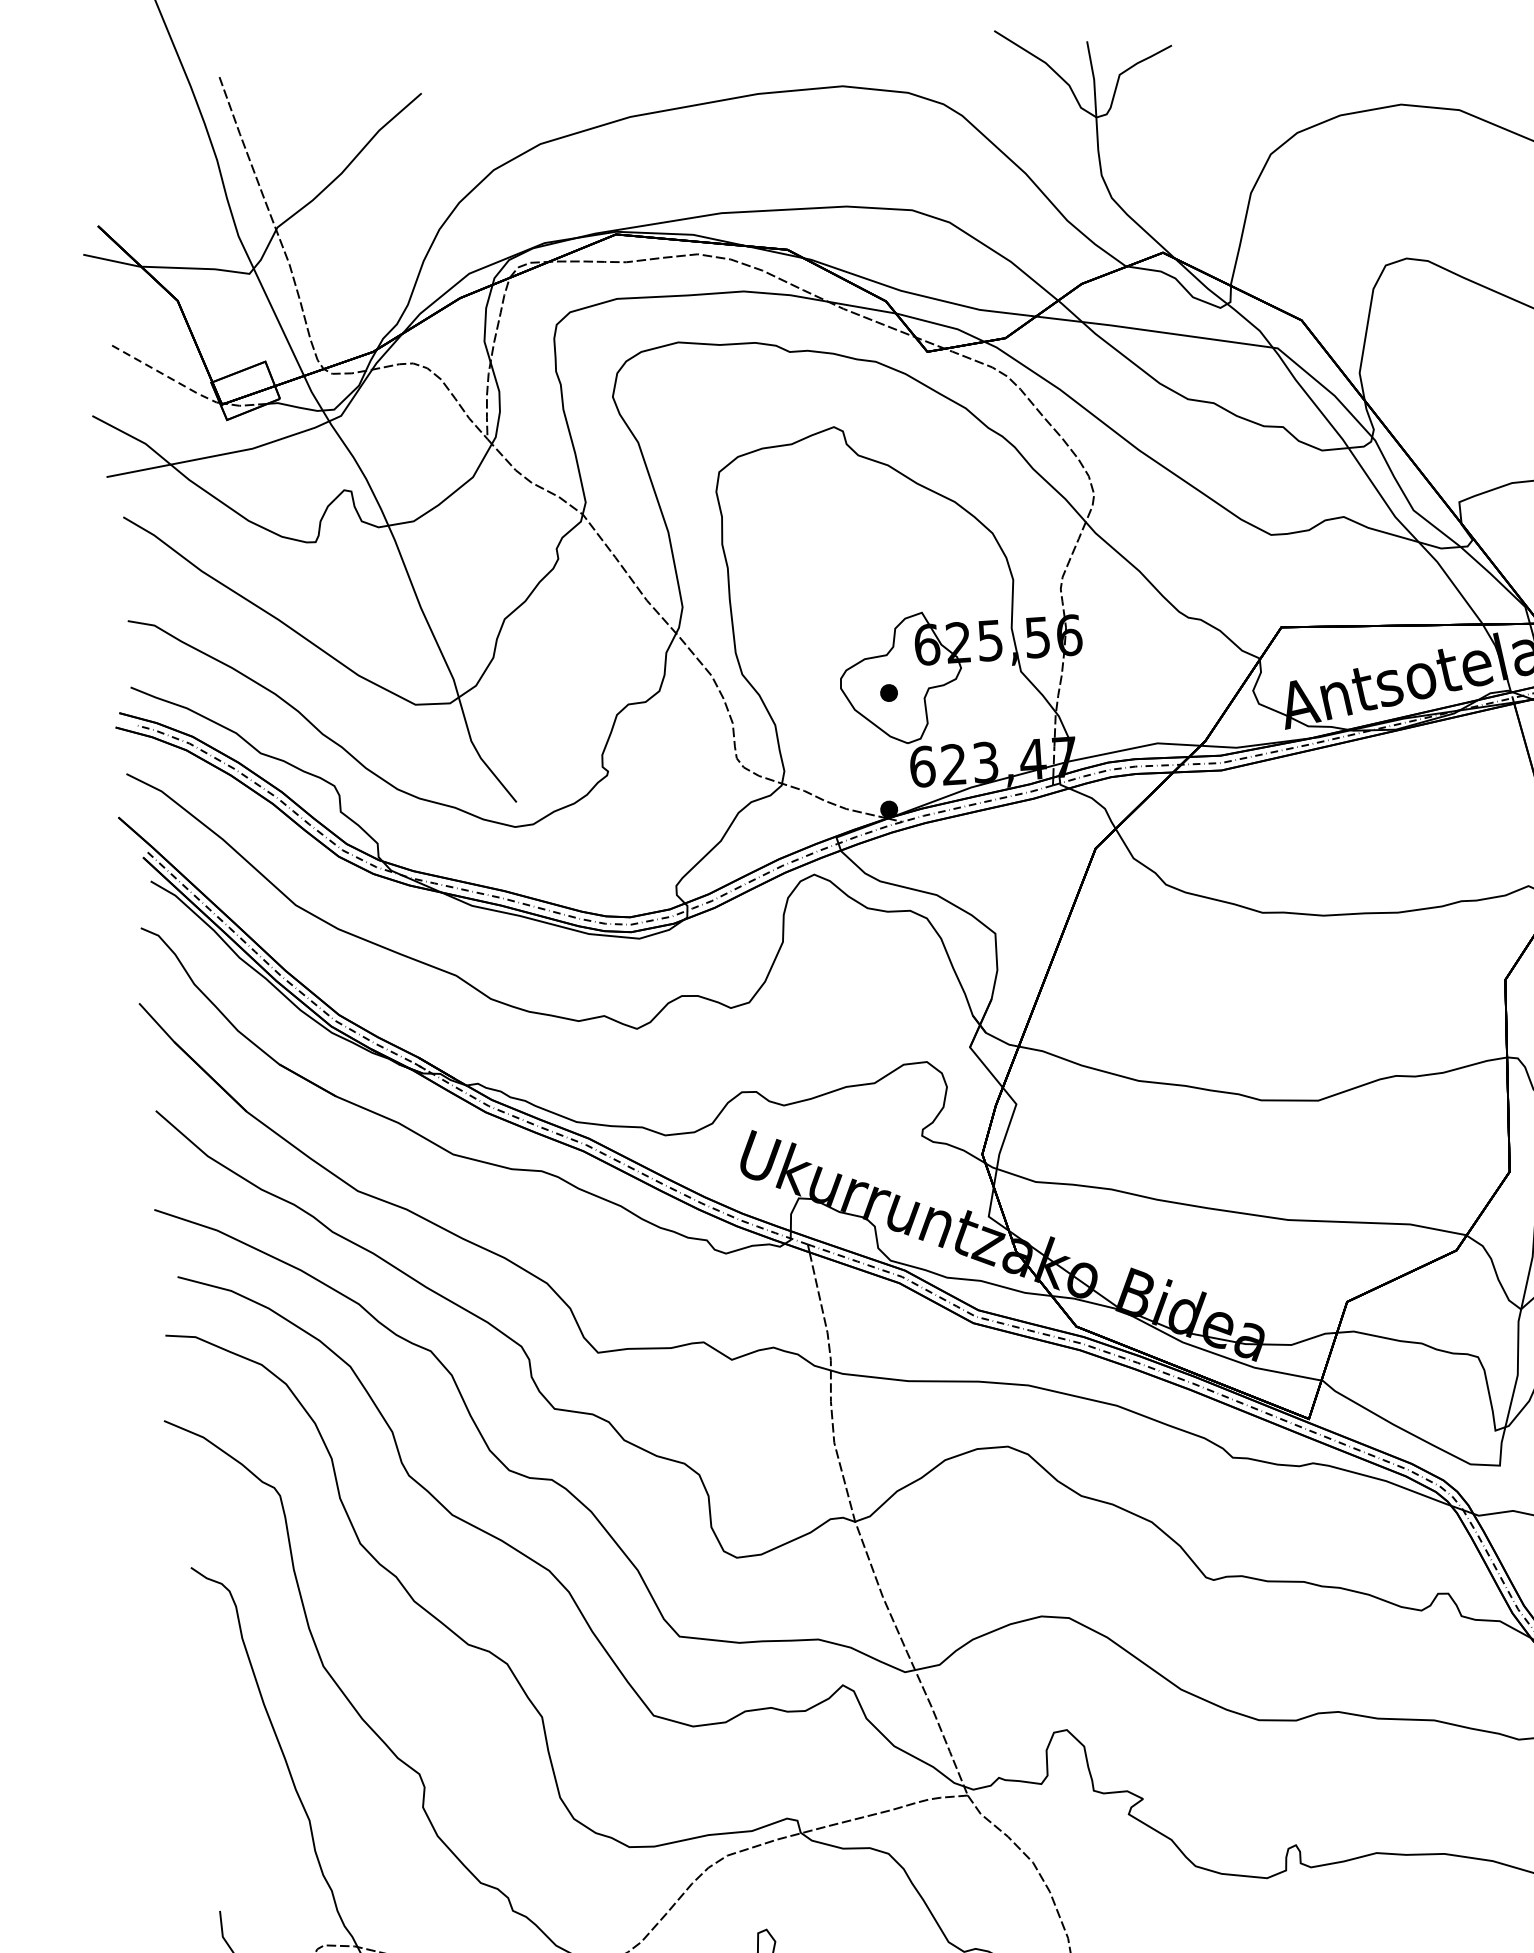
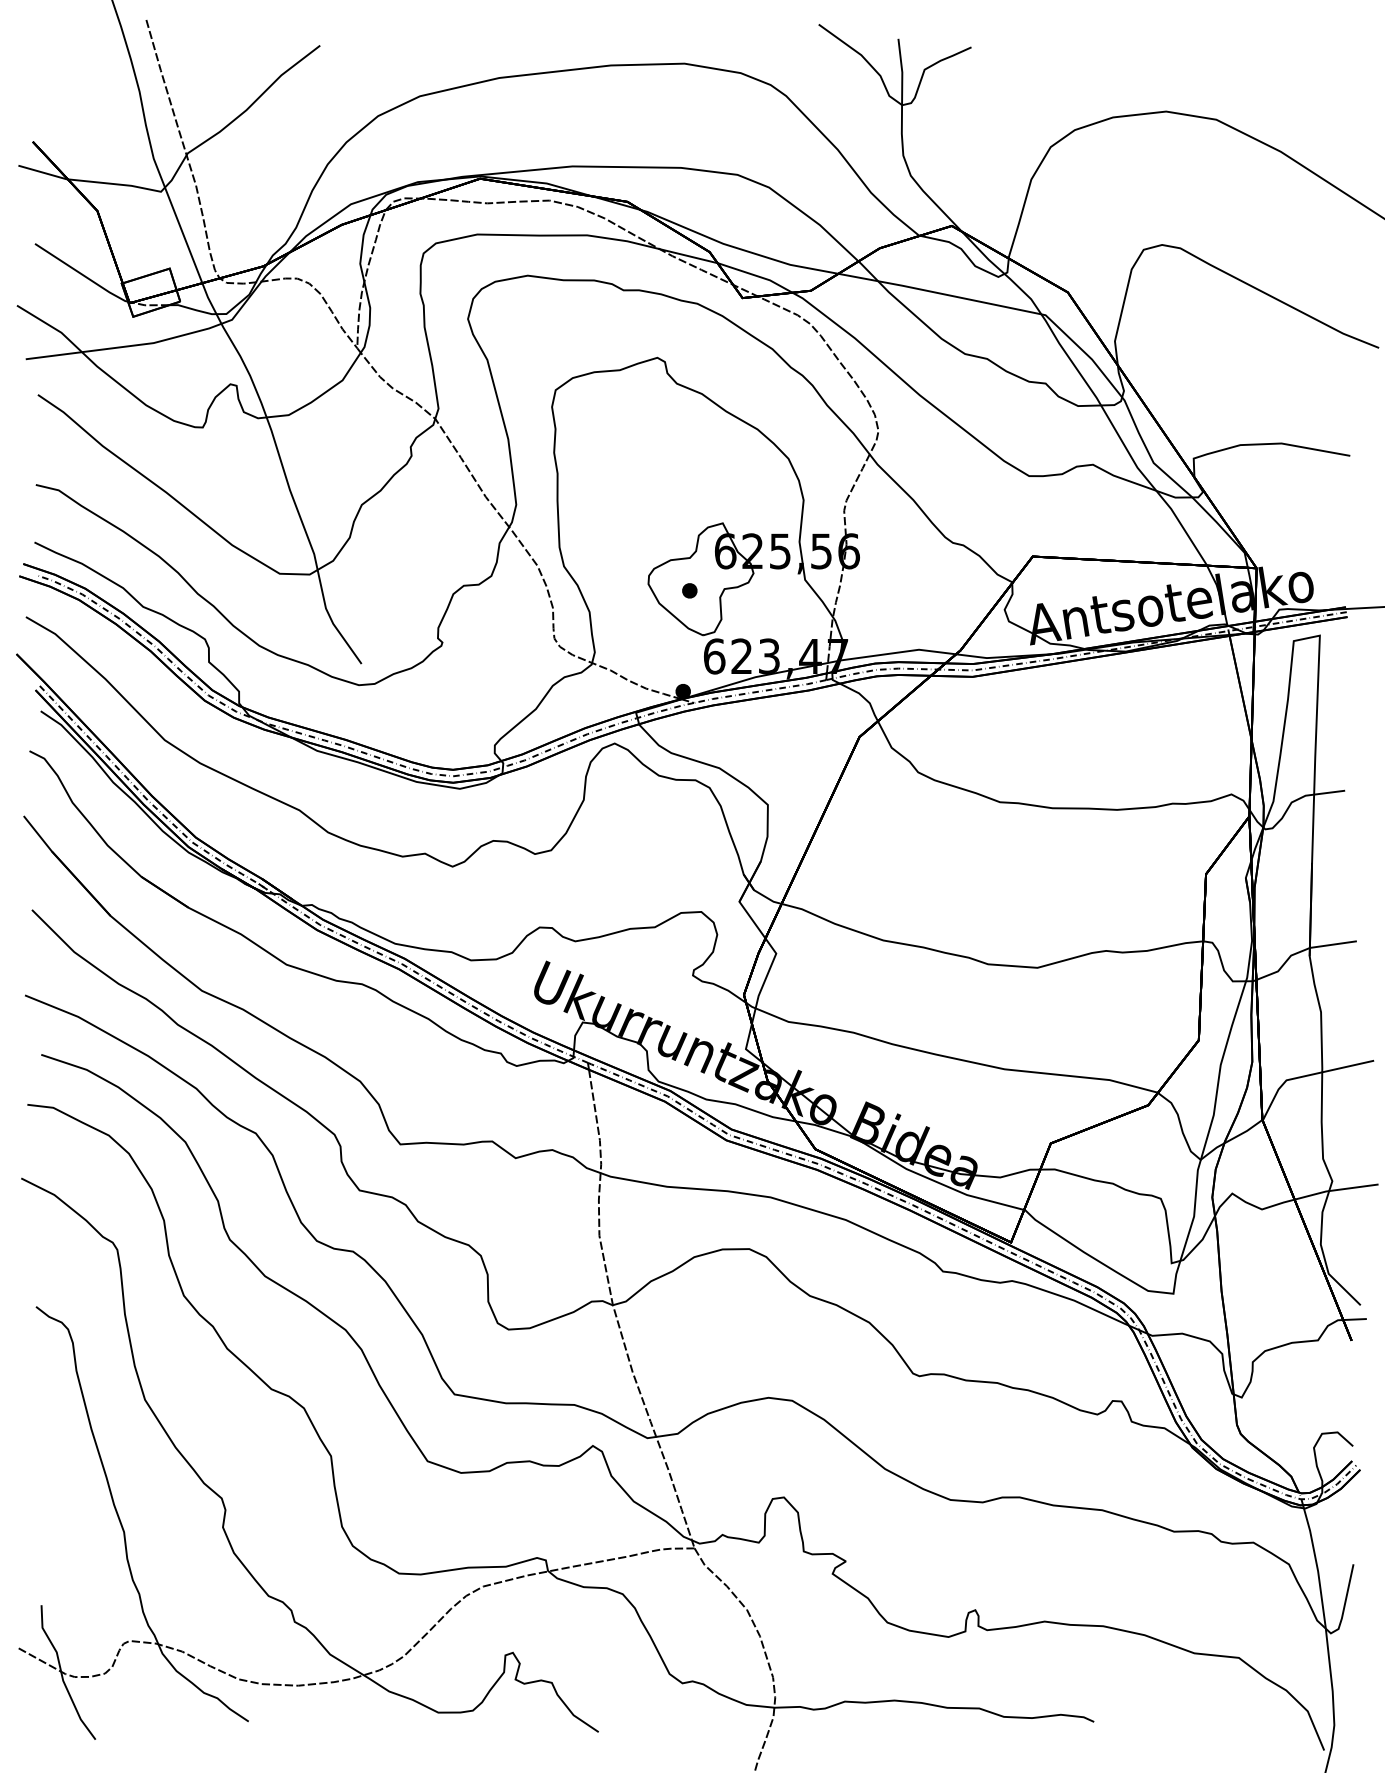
line: (164, 375) -> (81, 274), dashed -> solid

